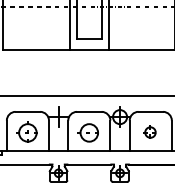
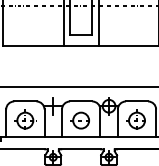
part: (149, 131) -> (135, 119), size x1.67

